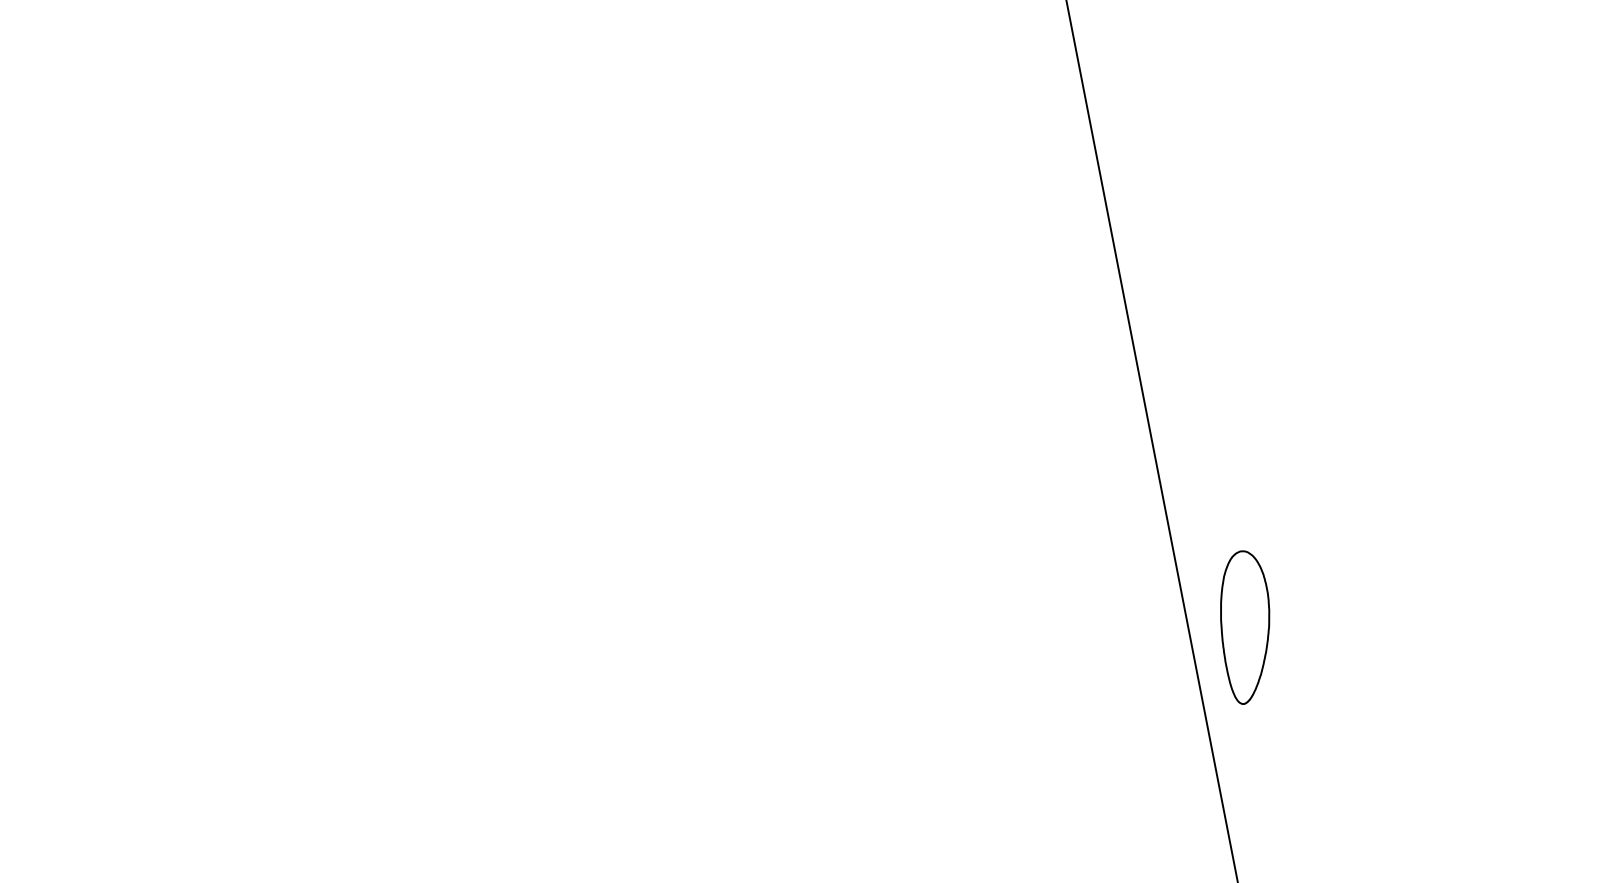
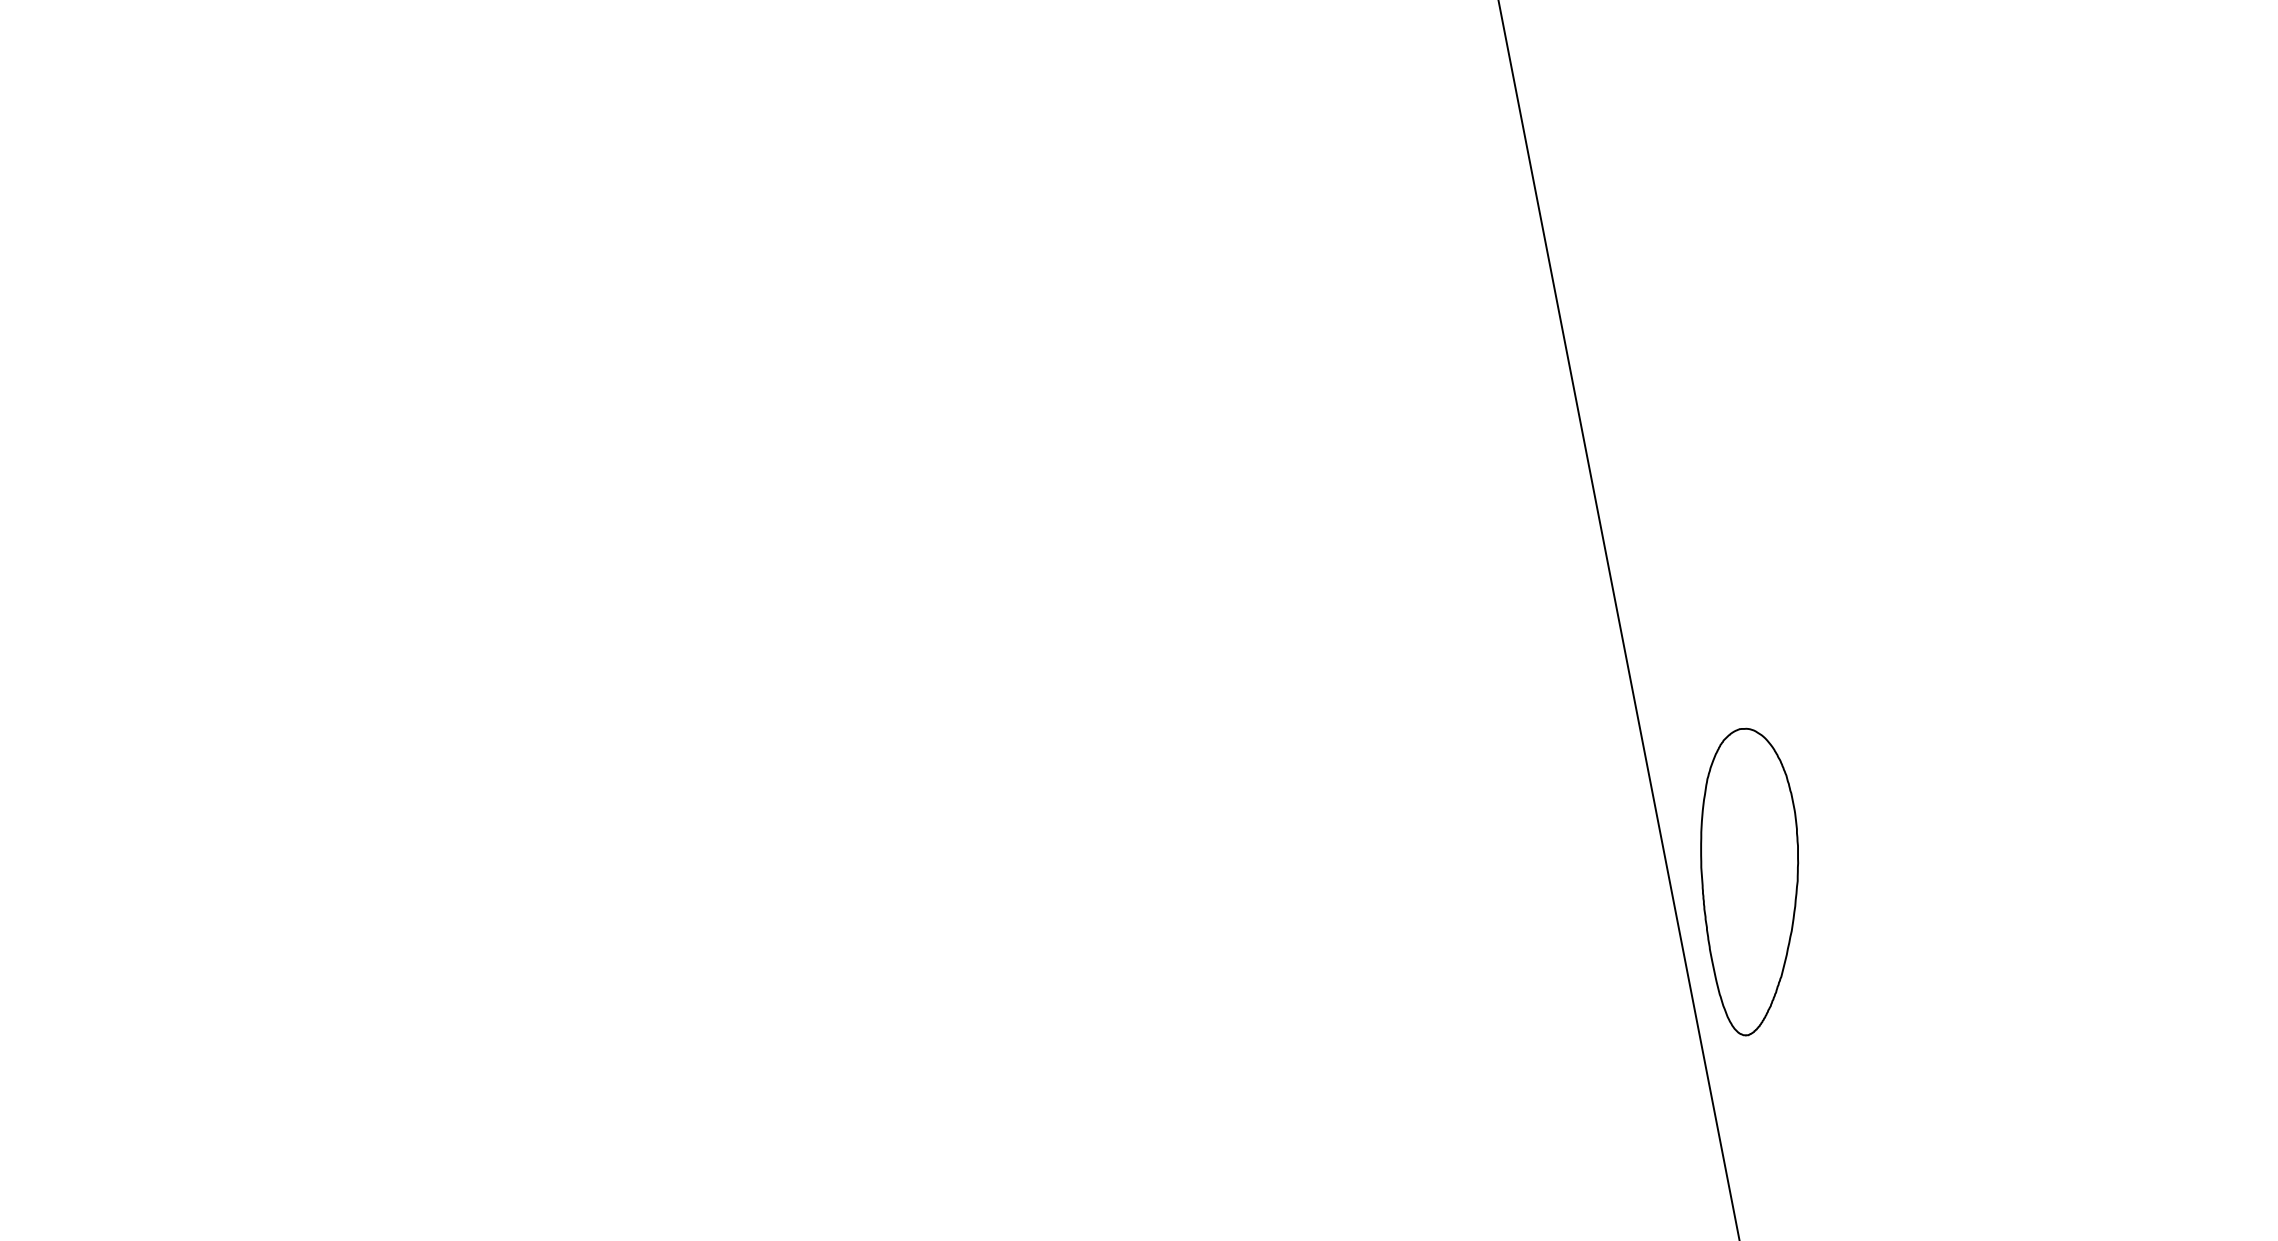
part: (1244, 627) -> (1749, 881), size x1.43

